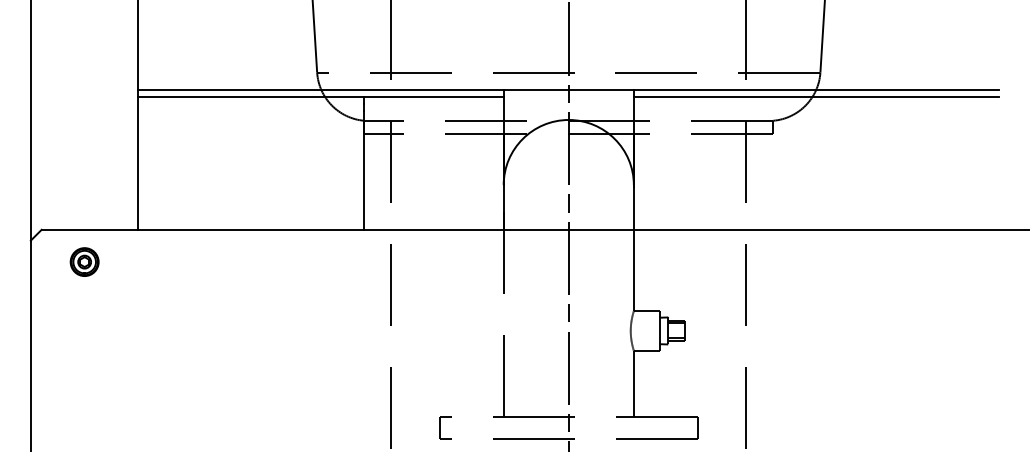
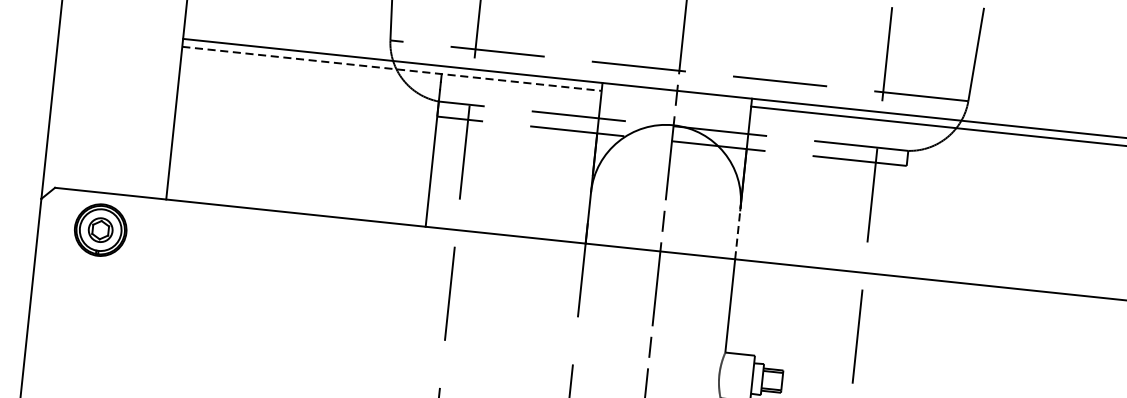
line: (321, 96) -> (392, 68), solid -> dashed
line: (633, 206) -> (737, 232), solid -> dashed
part: (84, 261) -> (100, 229), size x1.6

